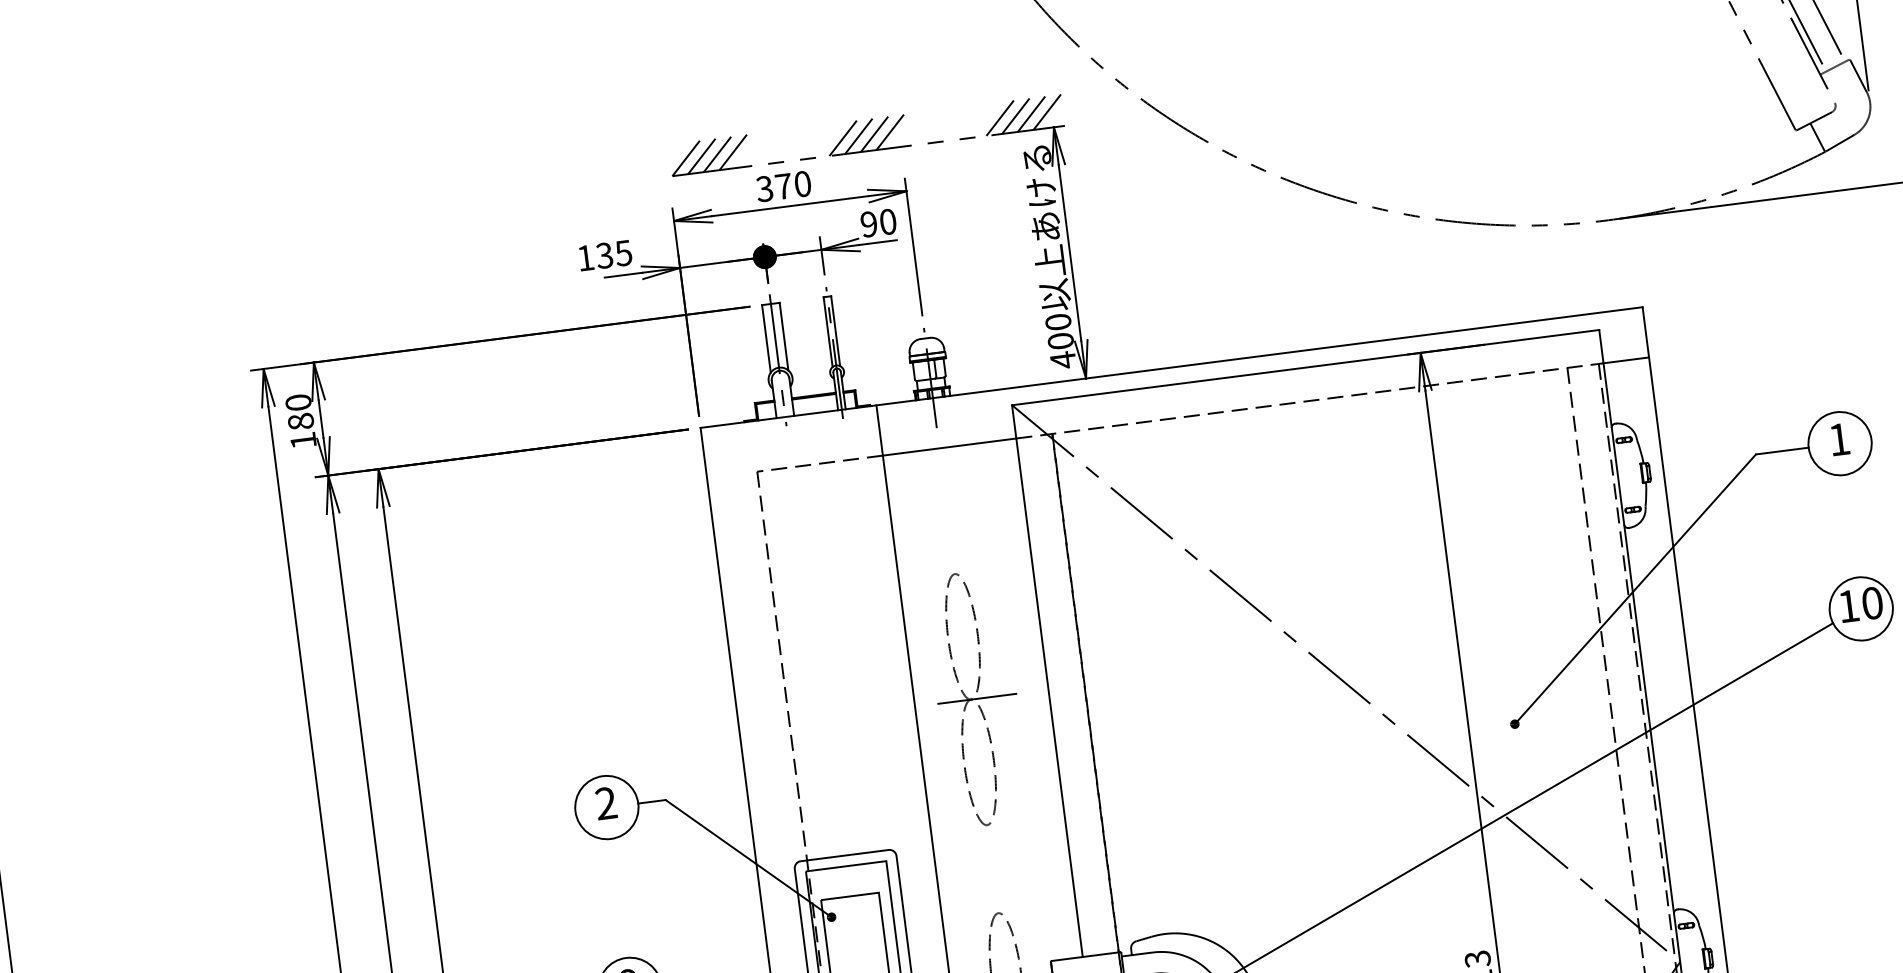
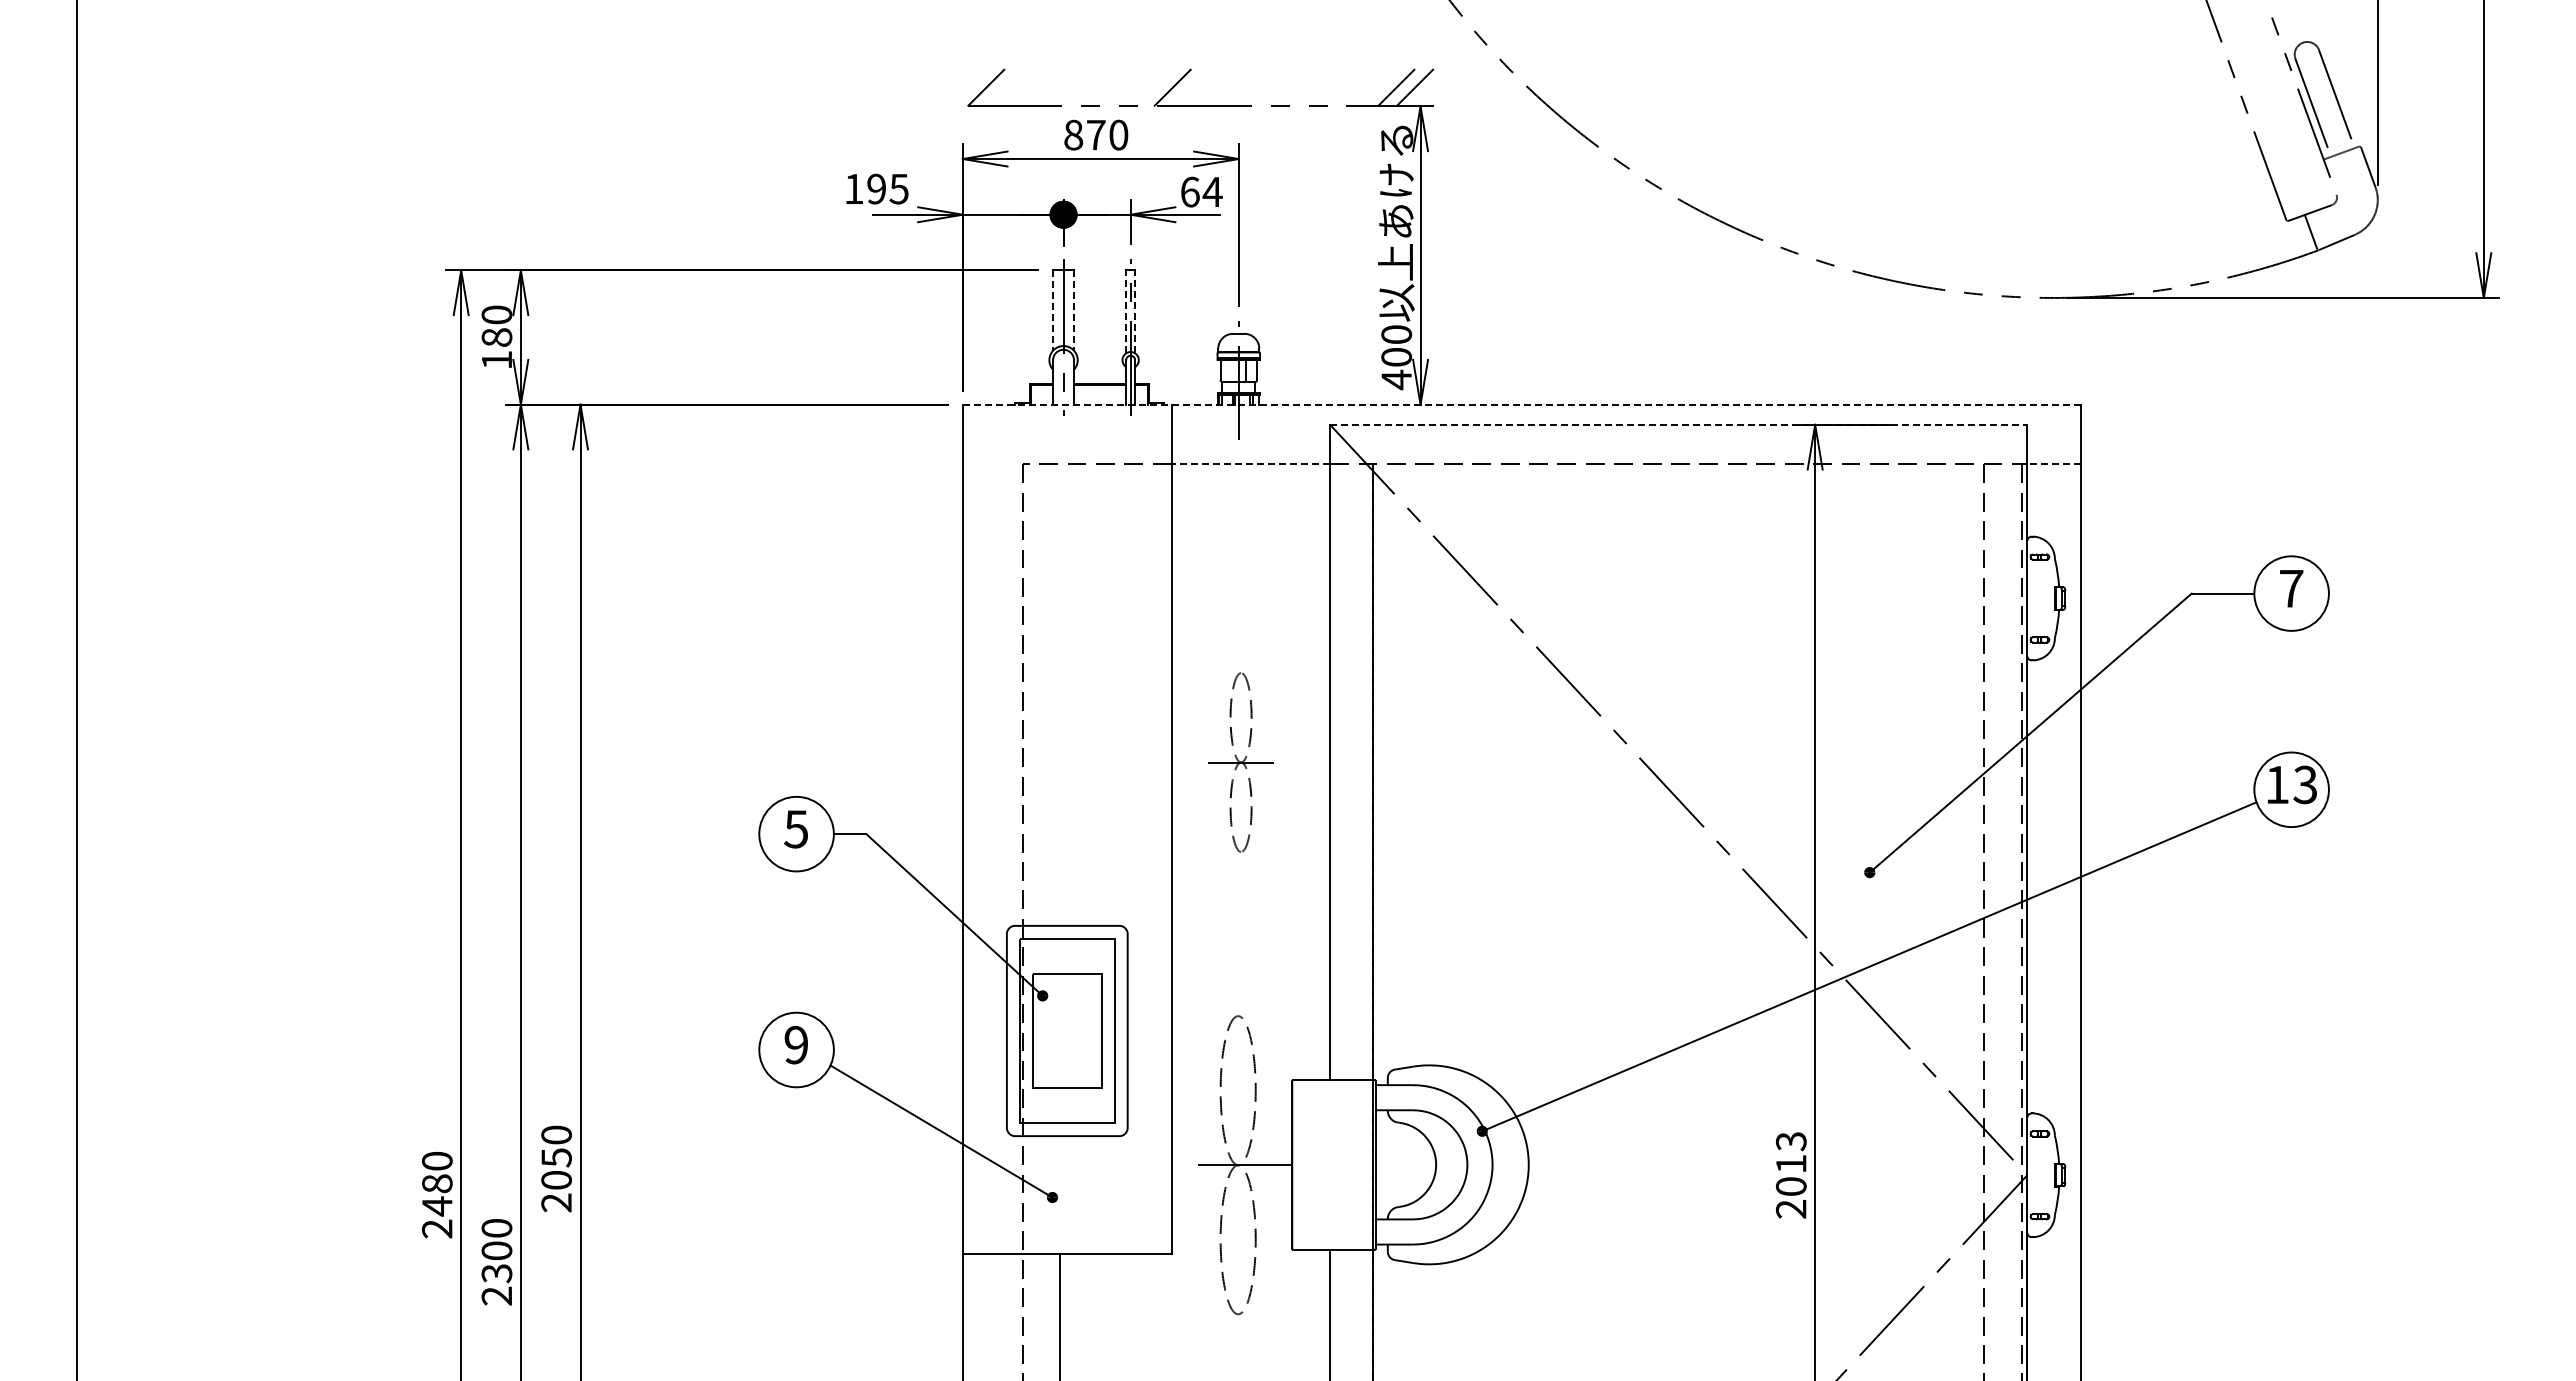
line: (1015, 116) -> (1377, 87), removed
line: (999, 118) -> (1358, 87), removed
line: (890, 132) -> (1228, 87), removed
line: (874, 134) -> (1209, 87), removed
line: (858, 136) -> (1191, 87), removed
line: (732, 152) -> (1041, 87), removed
line: (717, 154) -> (1023, 87), removed
line: (701, 156) -> (1004, 87), removed
text: (764, 188) -> (1073, 134), 370 -> 870
text: (878, 222) -> (1201, 191), 90 -> 64
text: (604, 256) -> (876, 189), 135 -> 195
line: (835, 330) -> (1135, 311), solid -> dashed
line: (828, 331) -> (1126, 311), solid -> dashed
line: (783, 337) -> (1073, 311), solid -> dashed
line: (766, 339) -> (1053, 311), solid -> dashed
line: (1625, 360) -> (2053, 464), solid -> dashed
line: (1171, 367) -> (1521, 404), solid -> dashed
line: (1305, 367) -> (1678, 424), solid -> dashed
text: (1839, 439) -> (2291, 588), 1 -> 7
line: (949, 447) -> (1250, 464), solid -> dashed
text: (1872, 602) -> (2305, 784), 10 -> 13
part: (977, 698) -> (1245, 762), size x0.6
text: (606, 803) -> (796, 829), 2 -> 5

